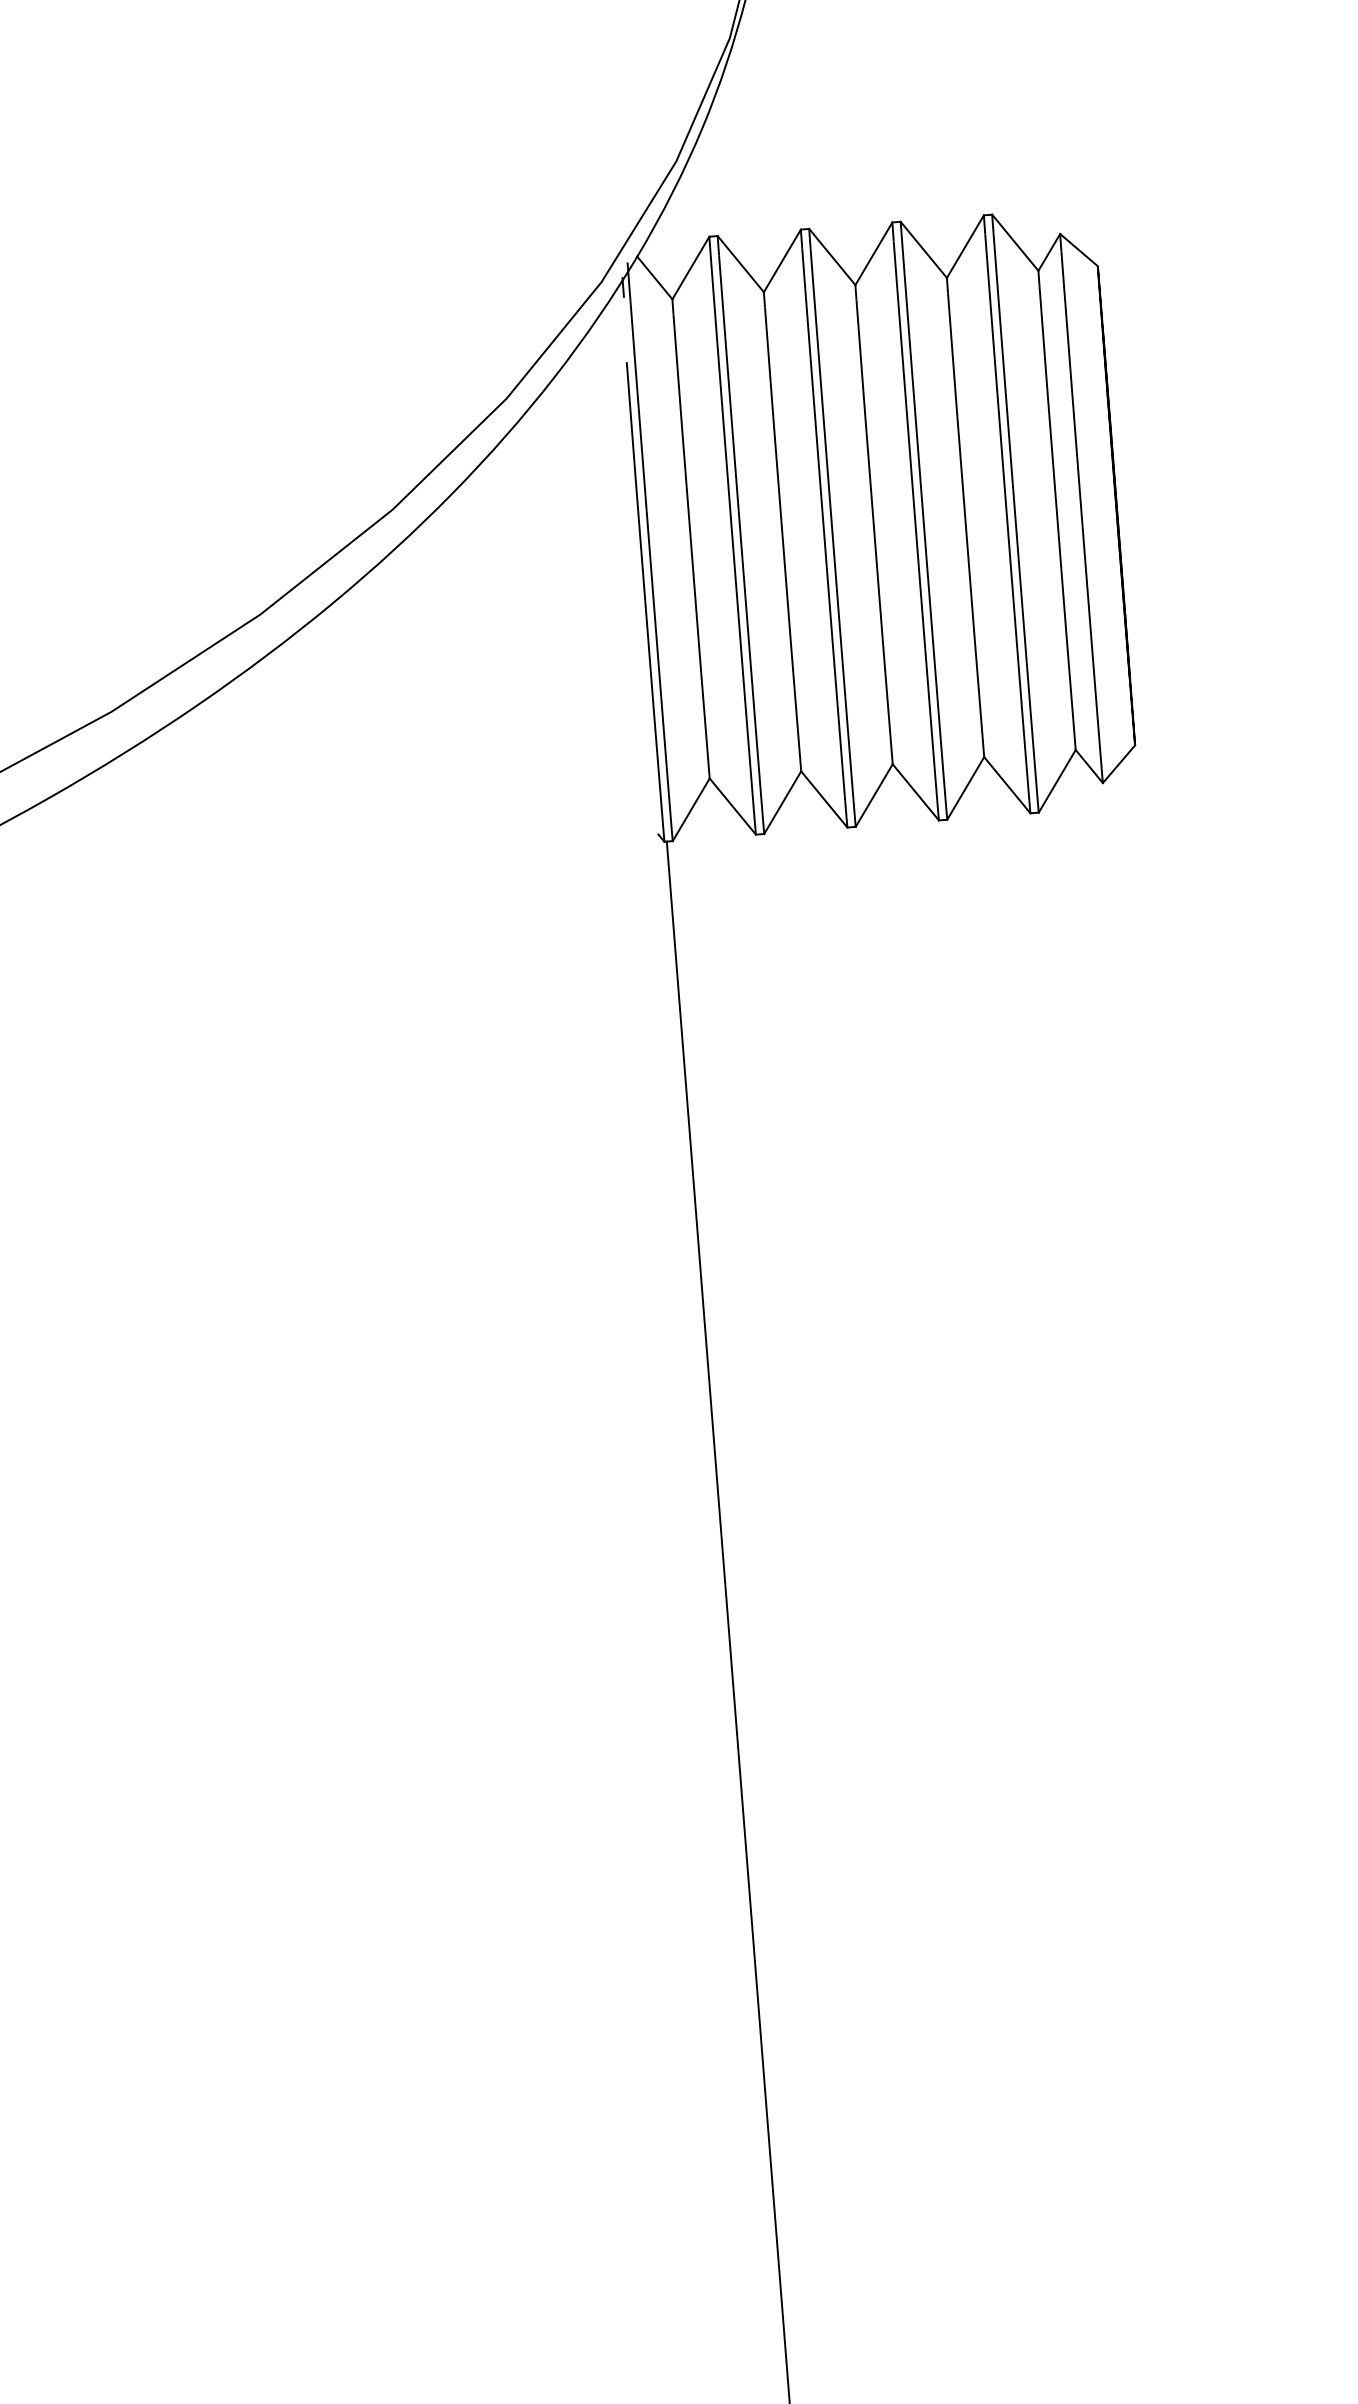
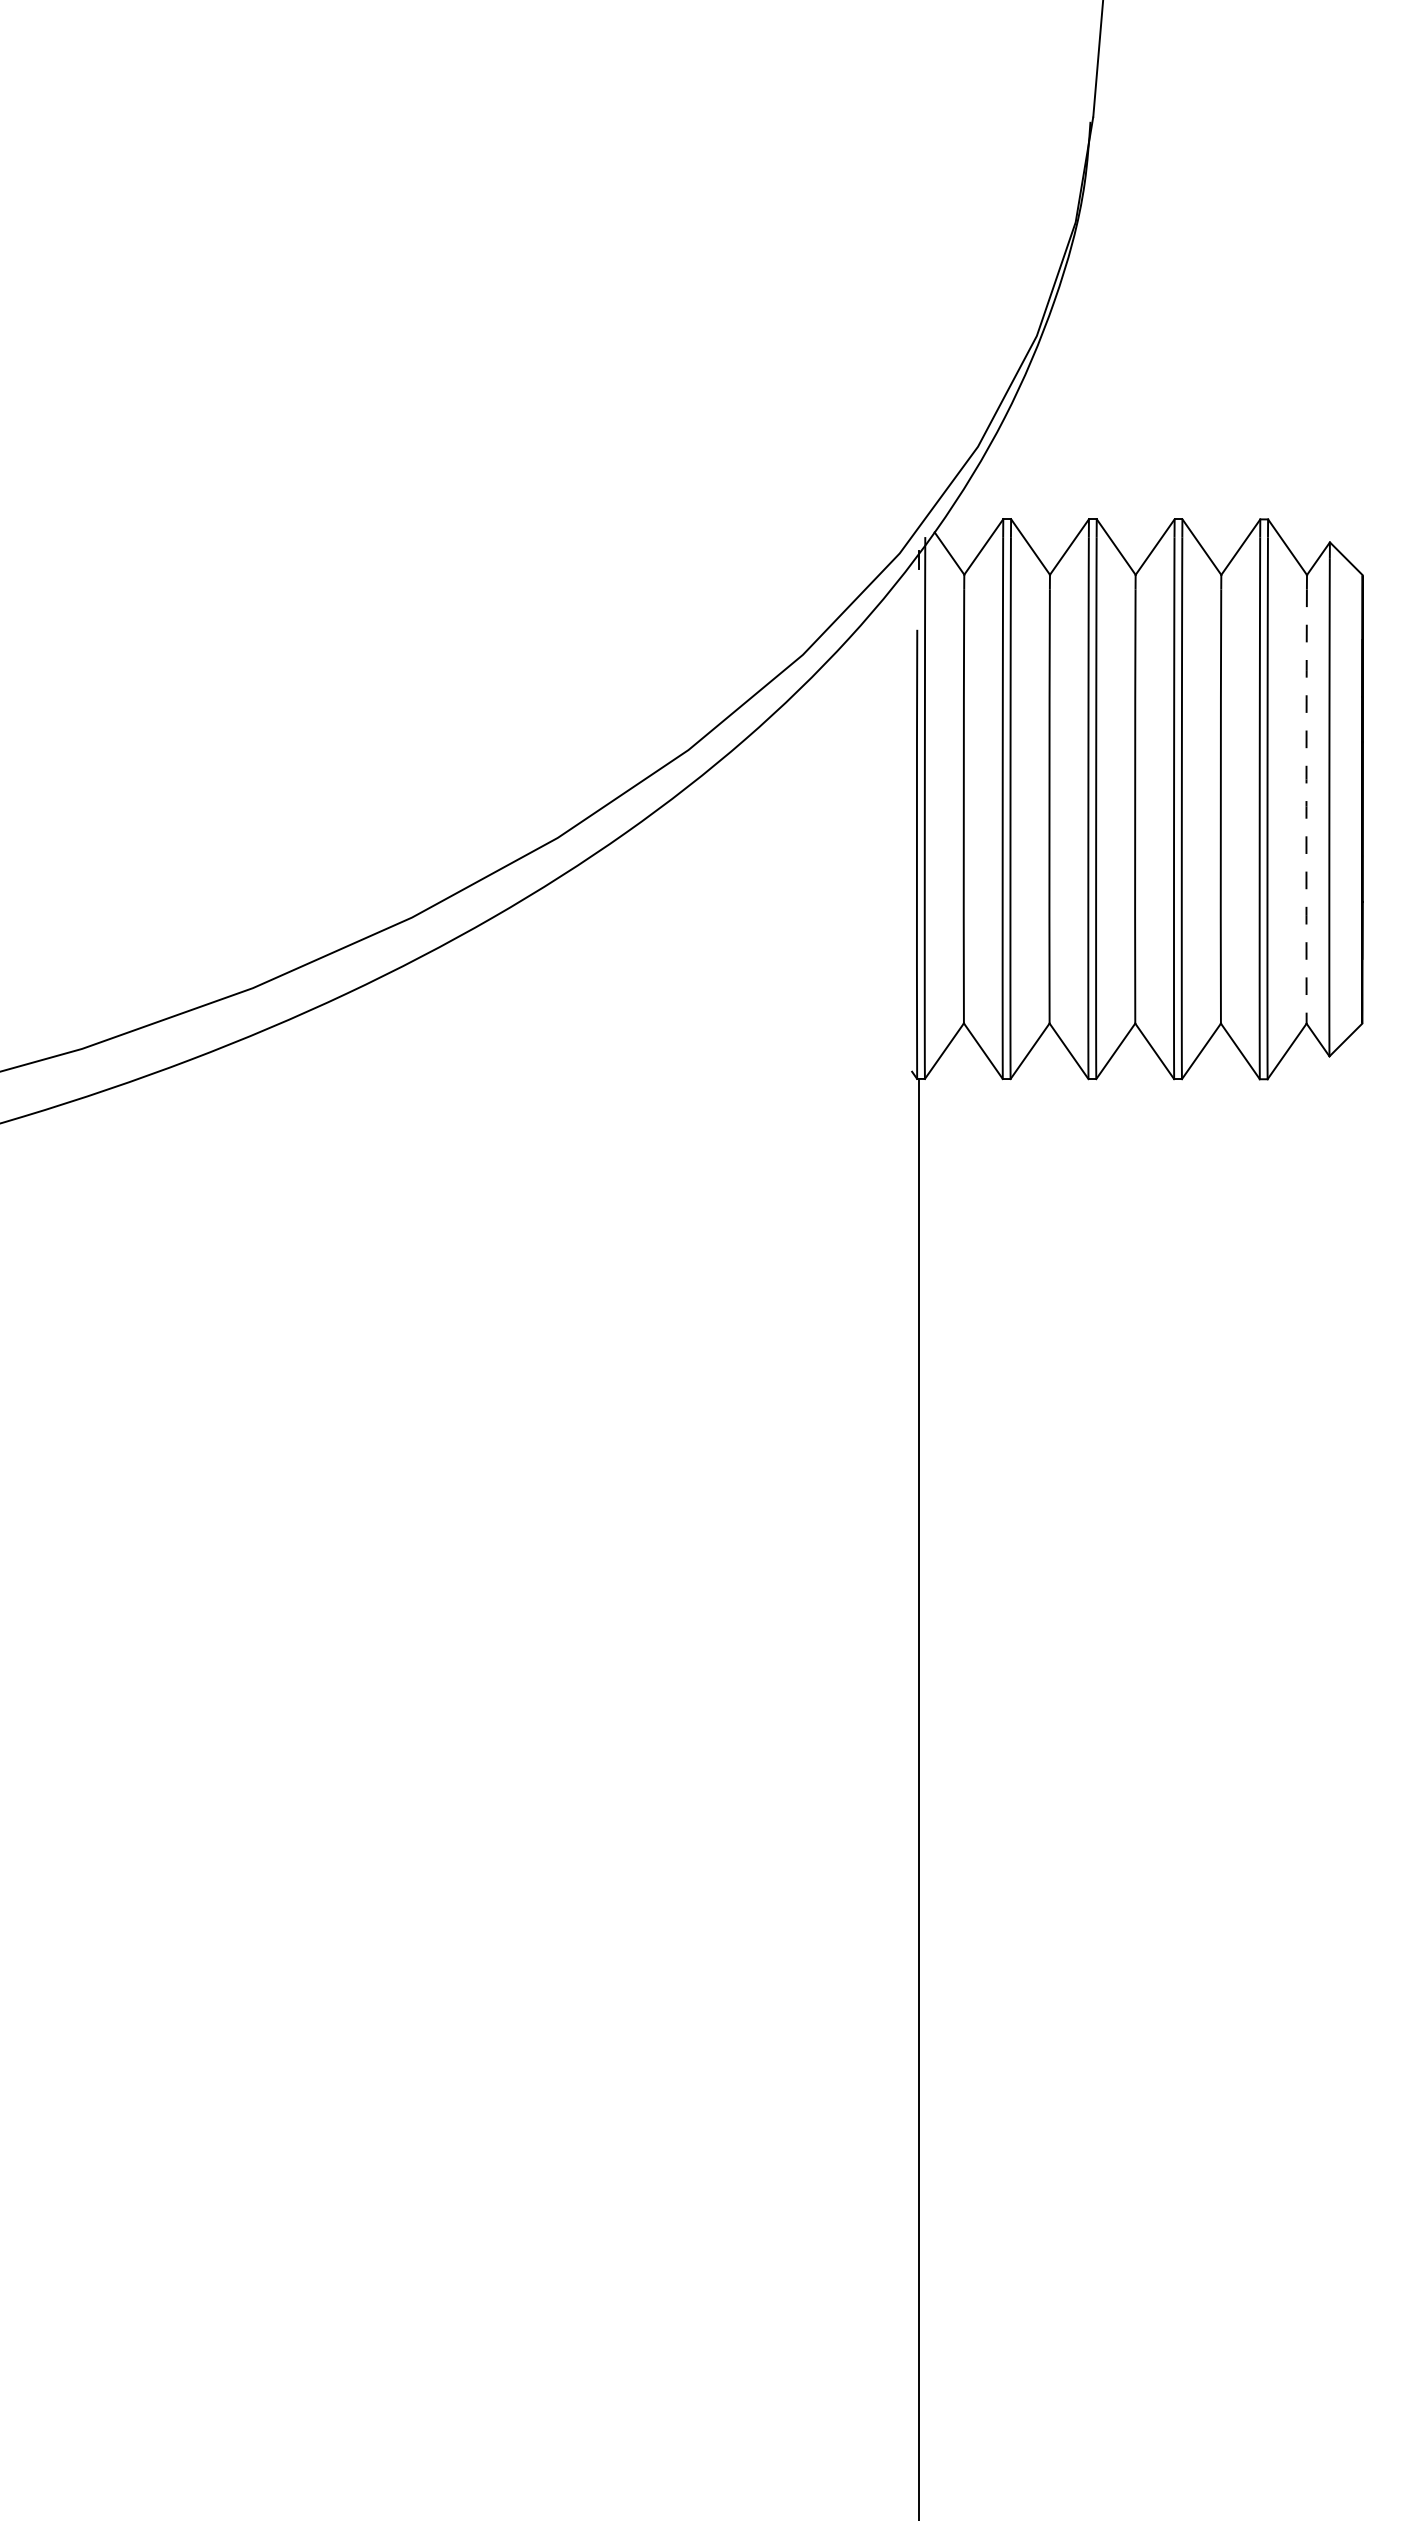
arc: (1057, 518) -> (1306, 806), solid -> dashed

